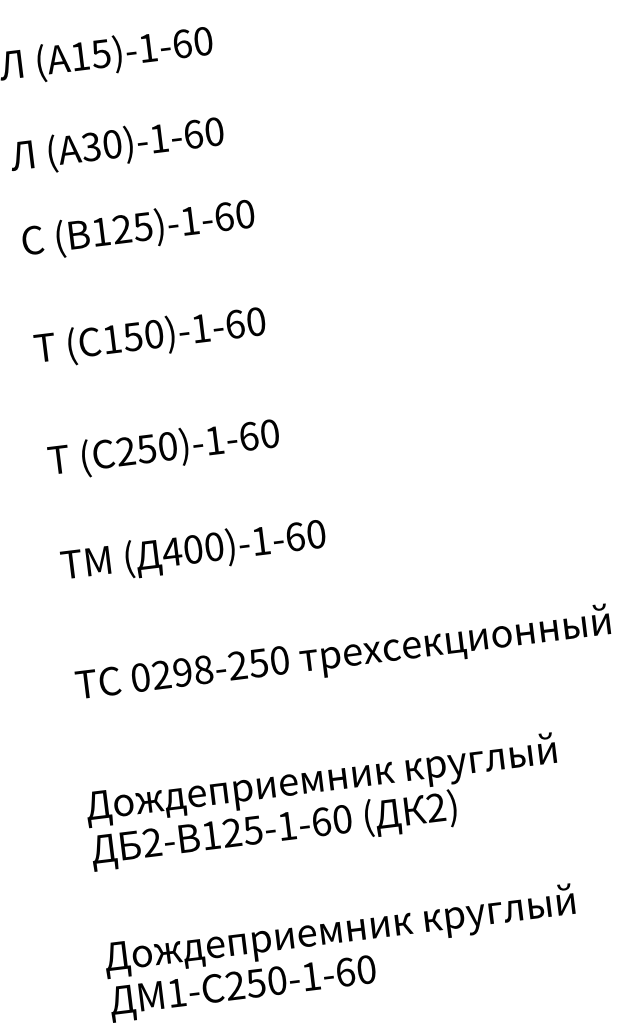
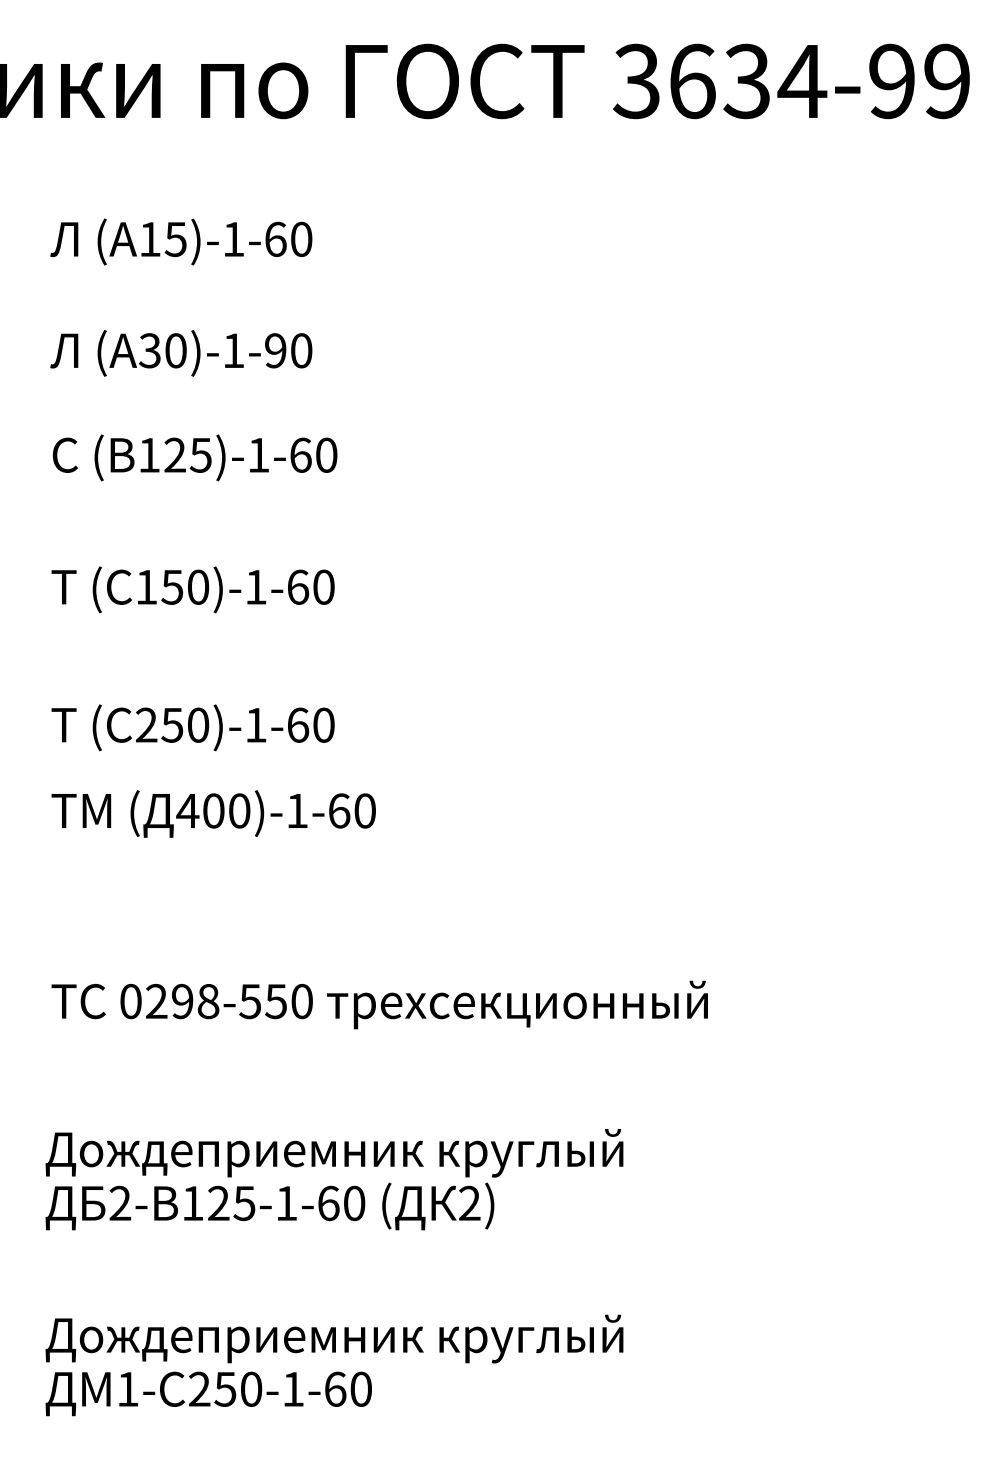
text: (193, 134) -> (275, 350), 30)-1-60 -> 30)-1-90
text: (193, 551) -> (213, 813), moved
text: (237, 665) -> (250, 1001), 0298-250 -> 0298-550

